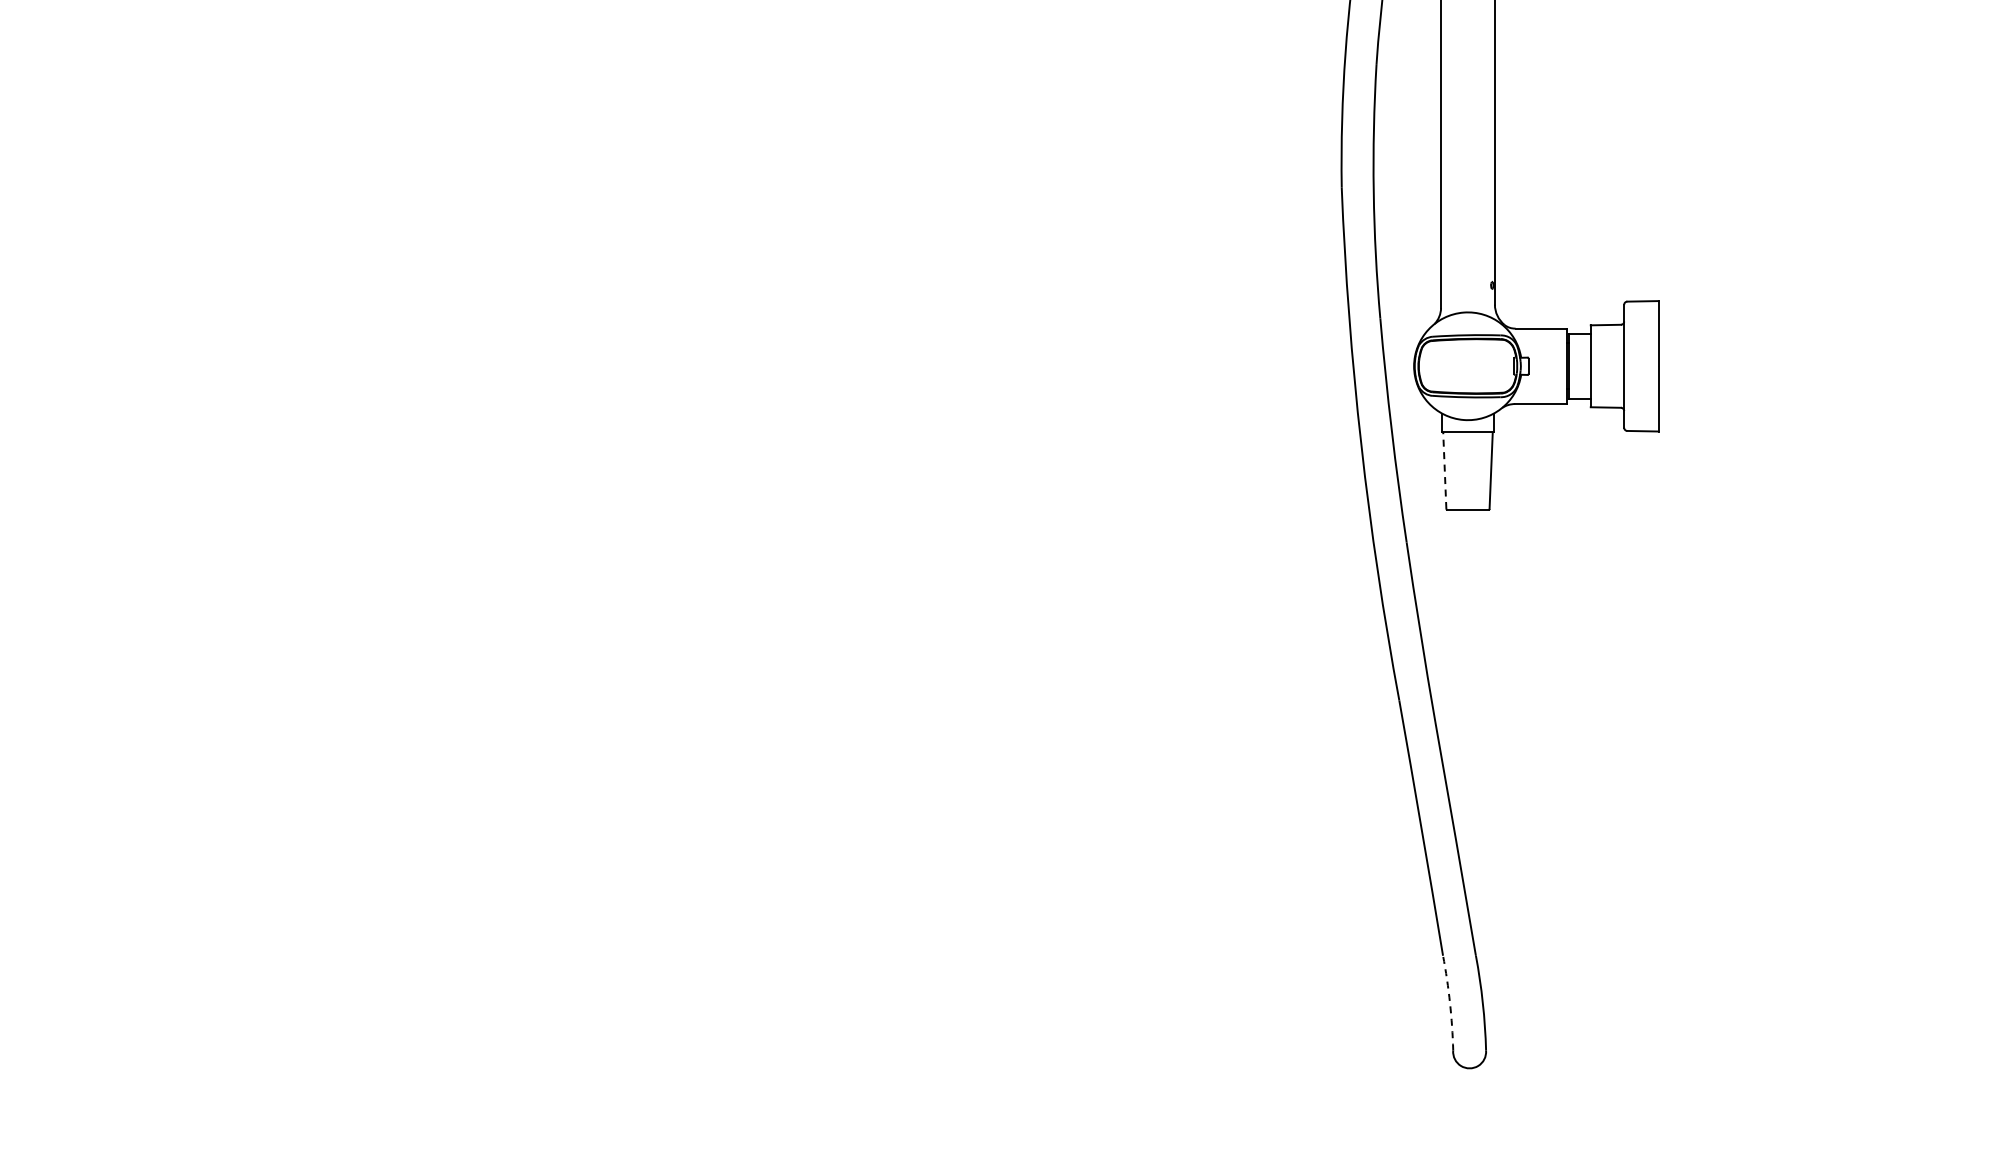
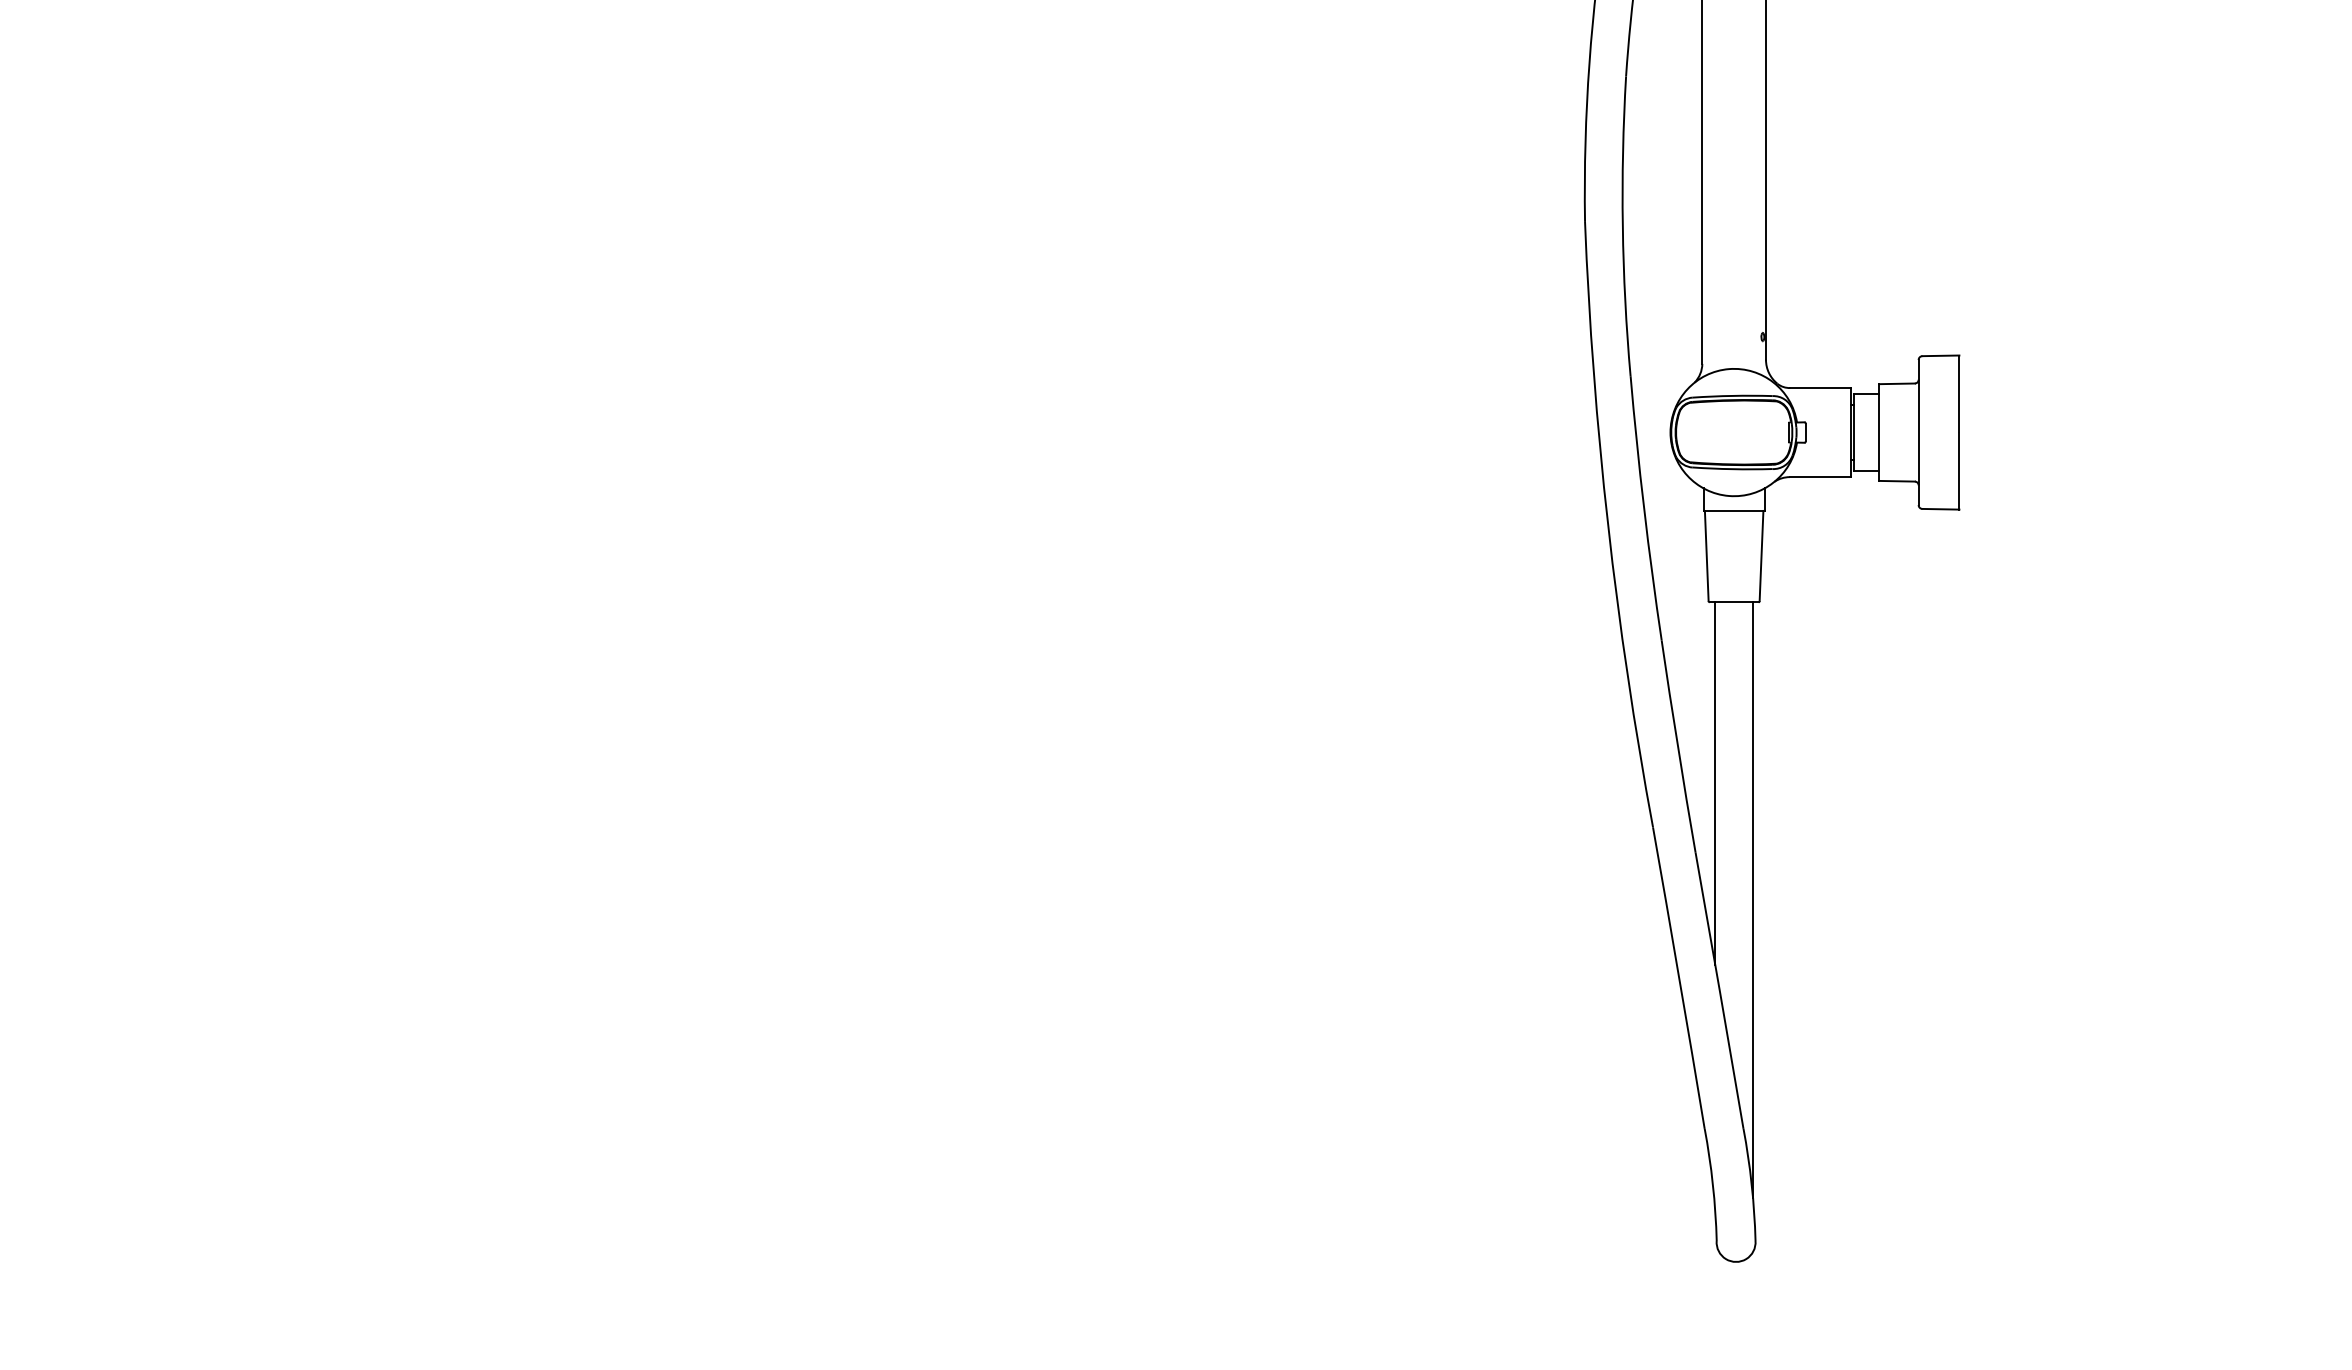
line: (1444, 470) -> (1706, 555), dashed -> solid
line: (1452, 663) -> (1715, 783), added
line: (1483, 762) -> (1752, 900), added
arc: (1450, 1003) -> (1713, 1185), dashed -> solid

